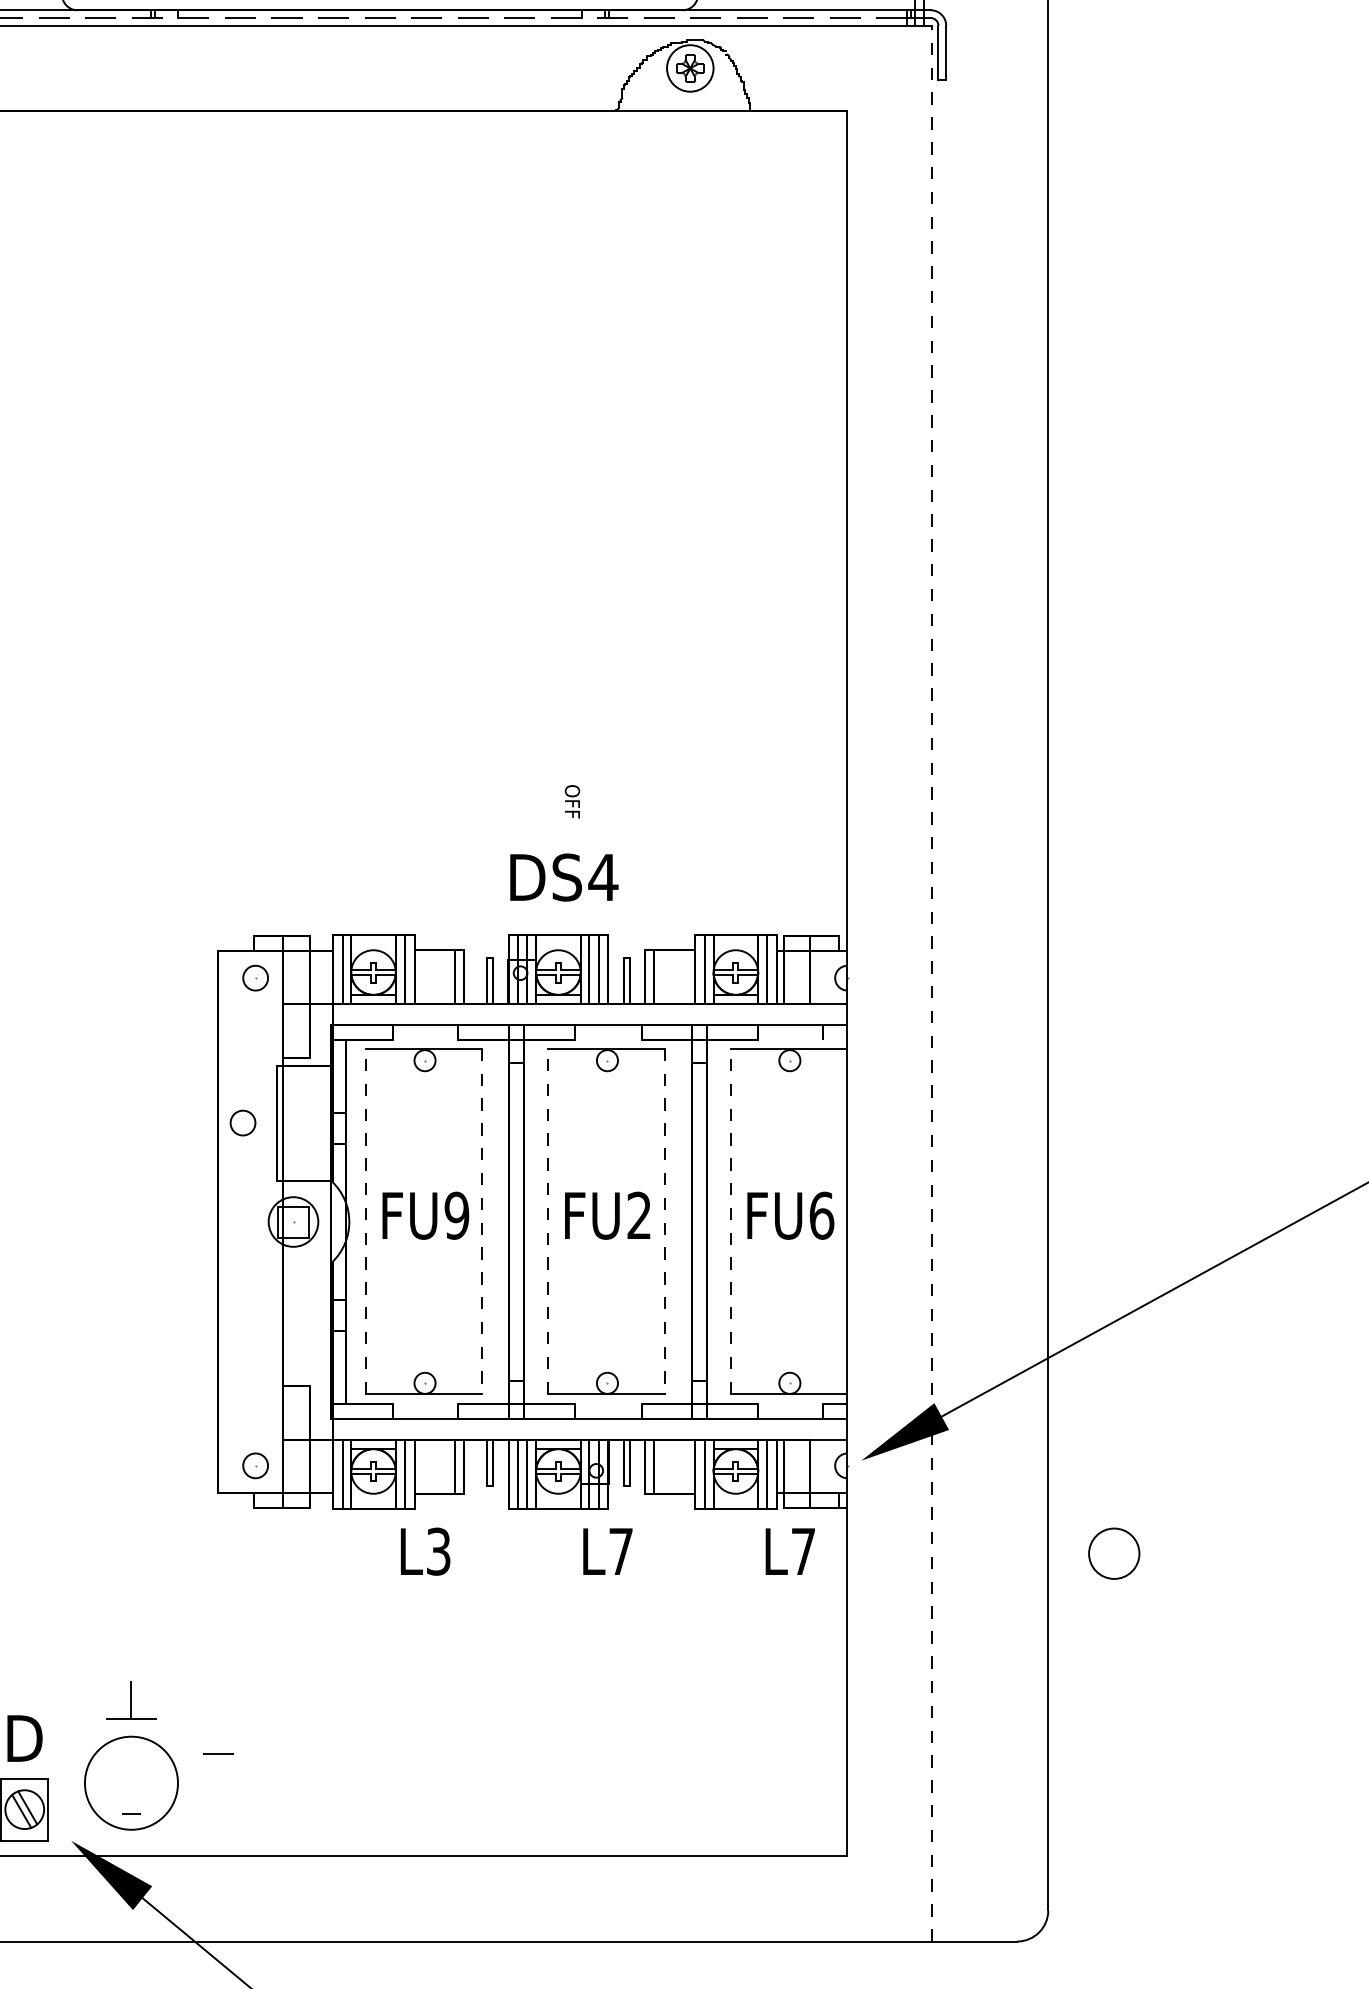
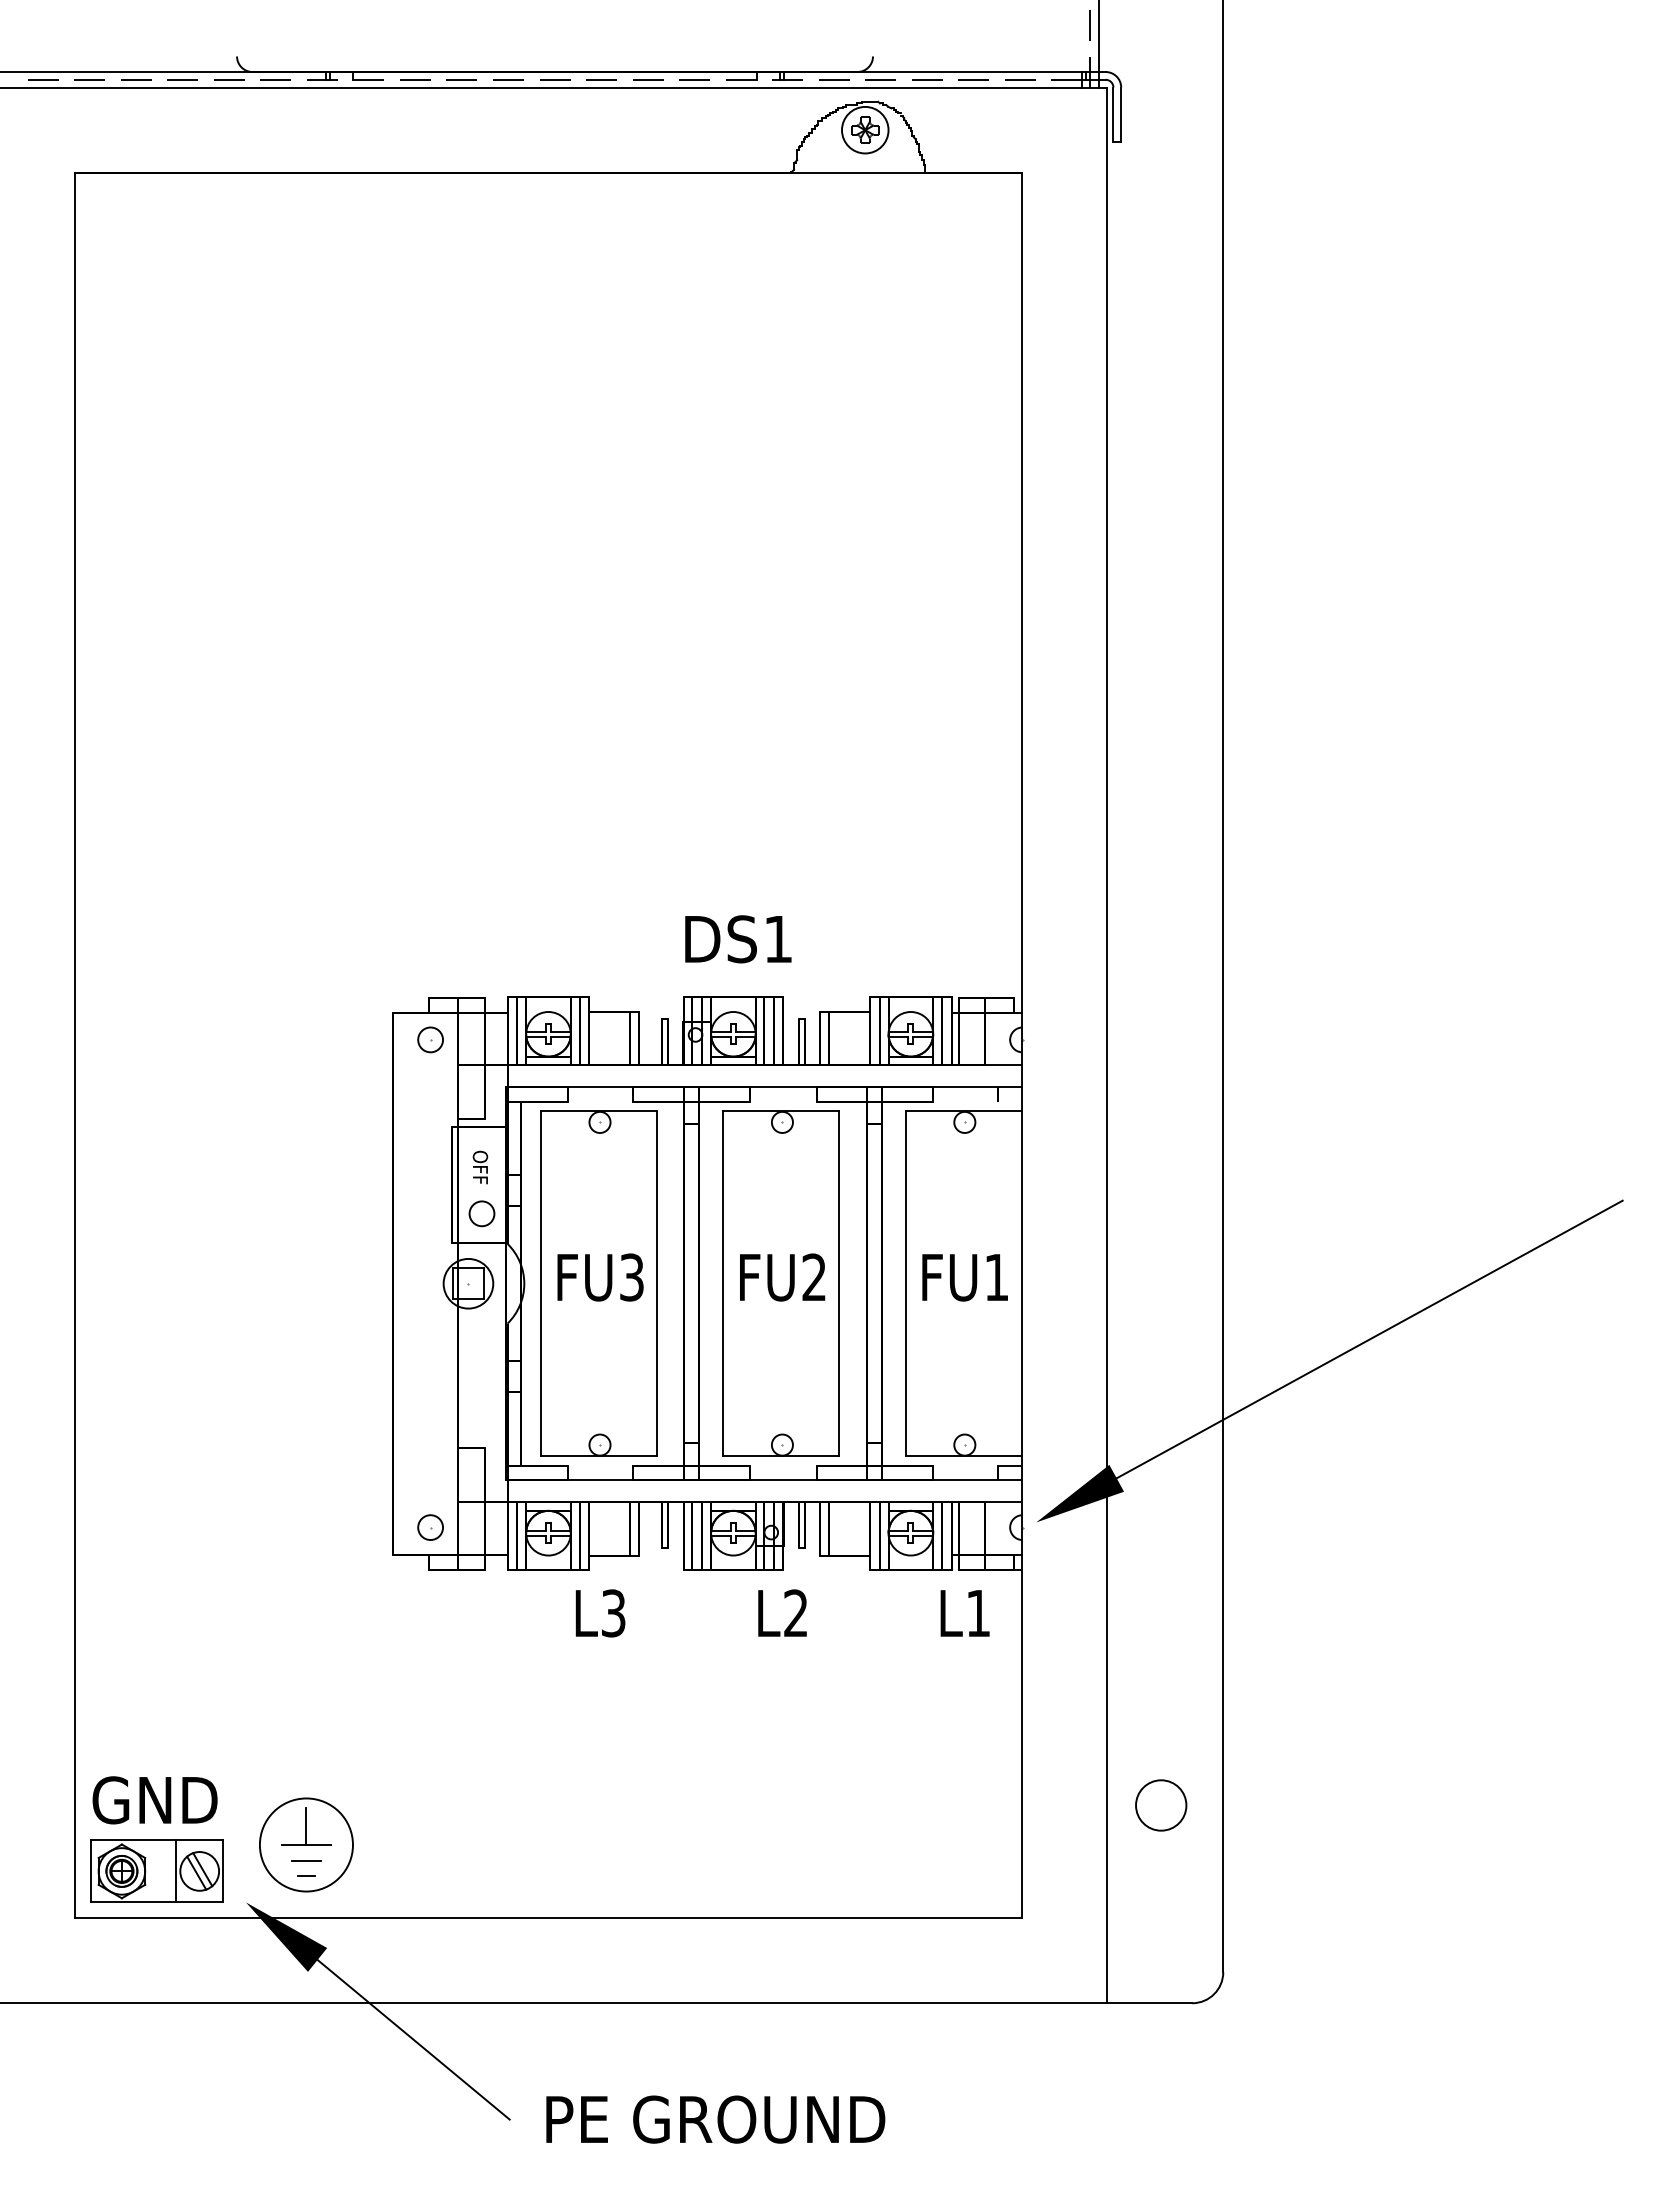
text: (572, 801) -> (480, 1167), moved
text: (603, 877) -> (778, 939), DS4 -> DS1
line: (931, 983) -> (1106, 1045), dashed -> solid
circle: (242, 1122) -> (481, 1213), moved
text: (456, 1215) -> (631, 1277), FU9 -> FU3
text: (821, 1215) -> (996, 1277), FU6 -> FU1
line: (365, 1221) -> (540, 1283), dashed -> solid
line: (482, 1221) -> (657, 1283), dashed -> solid
line: (548, 1221) -> (723, 1283), dashed -> solid
line: (664, 1221) -> (839, 1283), dashed -> solid
line: (730, 1221) -> (905, 1283), dashed -> solid
text: (620, 1550) -> (795, 1612), L7 -> L2
text: (803, 1551) -> (978, 1613), L7 -> L1
circle: (1114, 1553) -> (1161, 1805), moved
part: (131, 1700) -> (306, 1826), moved
line: (218, 1753) -> (306, 1860), moved

